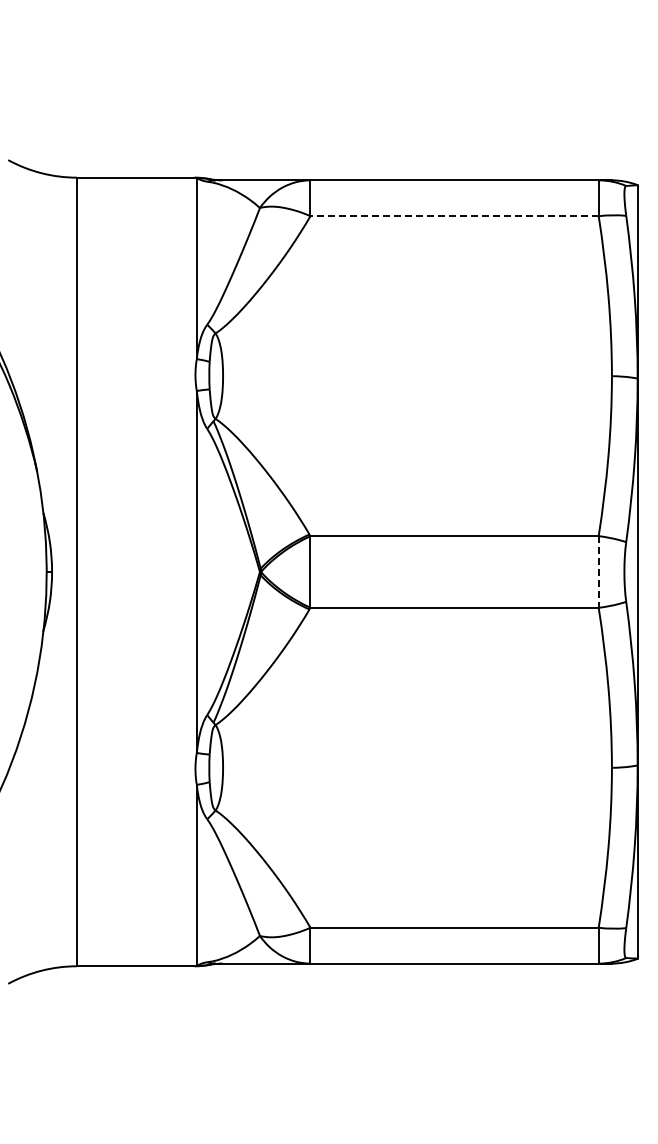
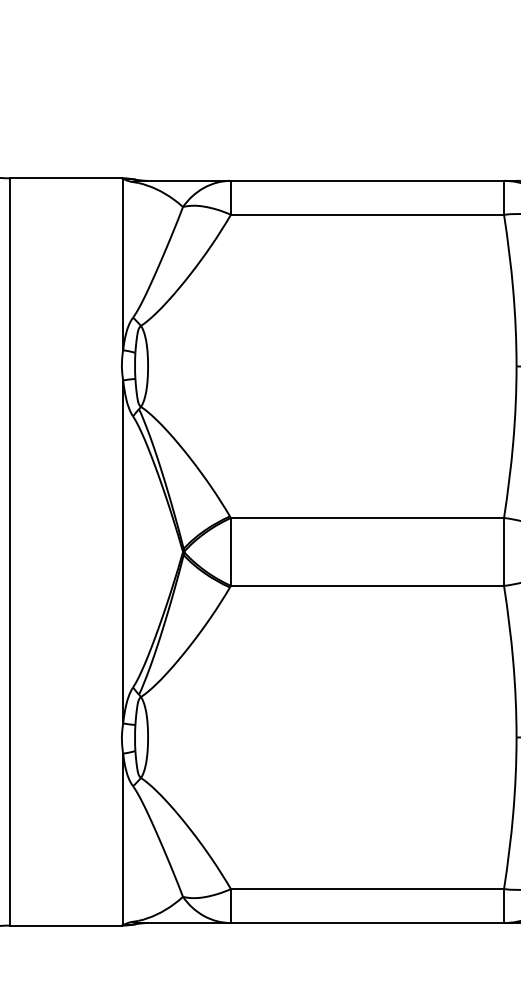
line: (454, 216) -> (367, 215), dashed -> solid
line: (598, 571) -> (503, 551), dashed -> solid

